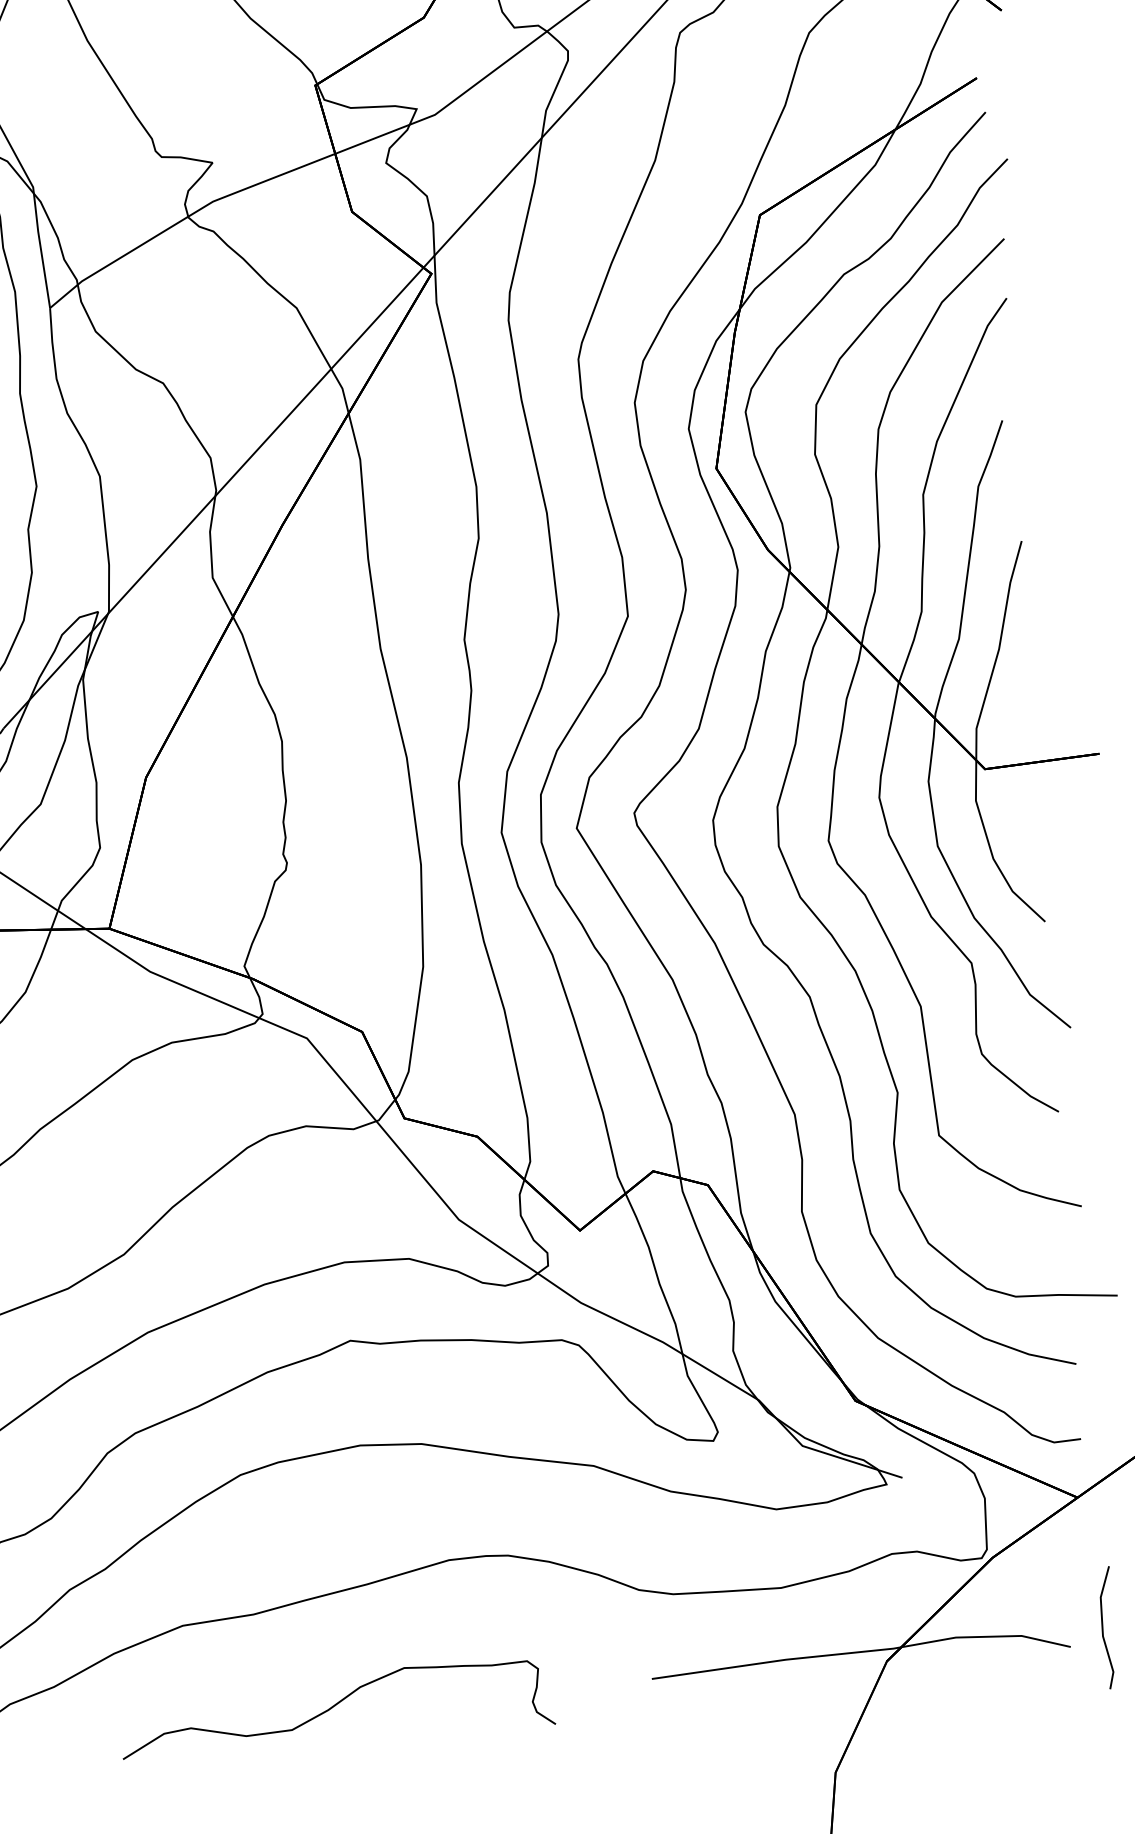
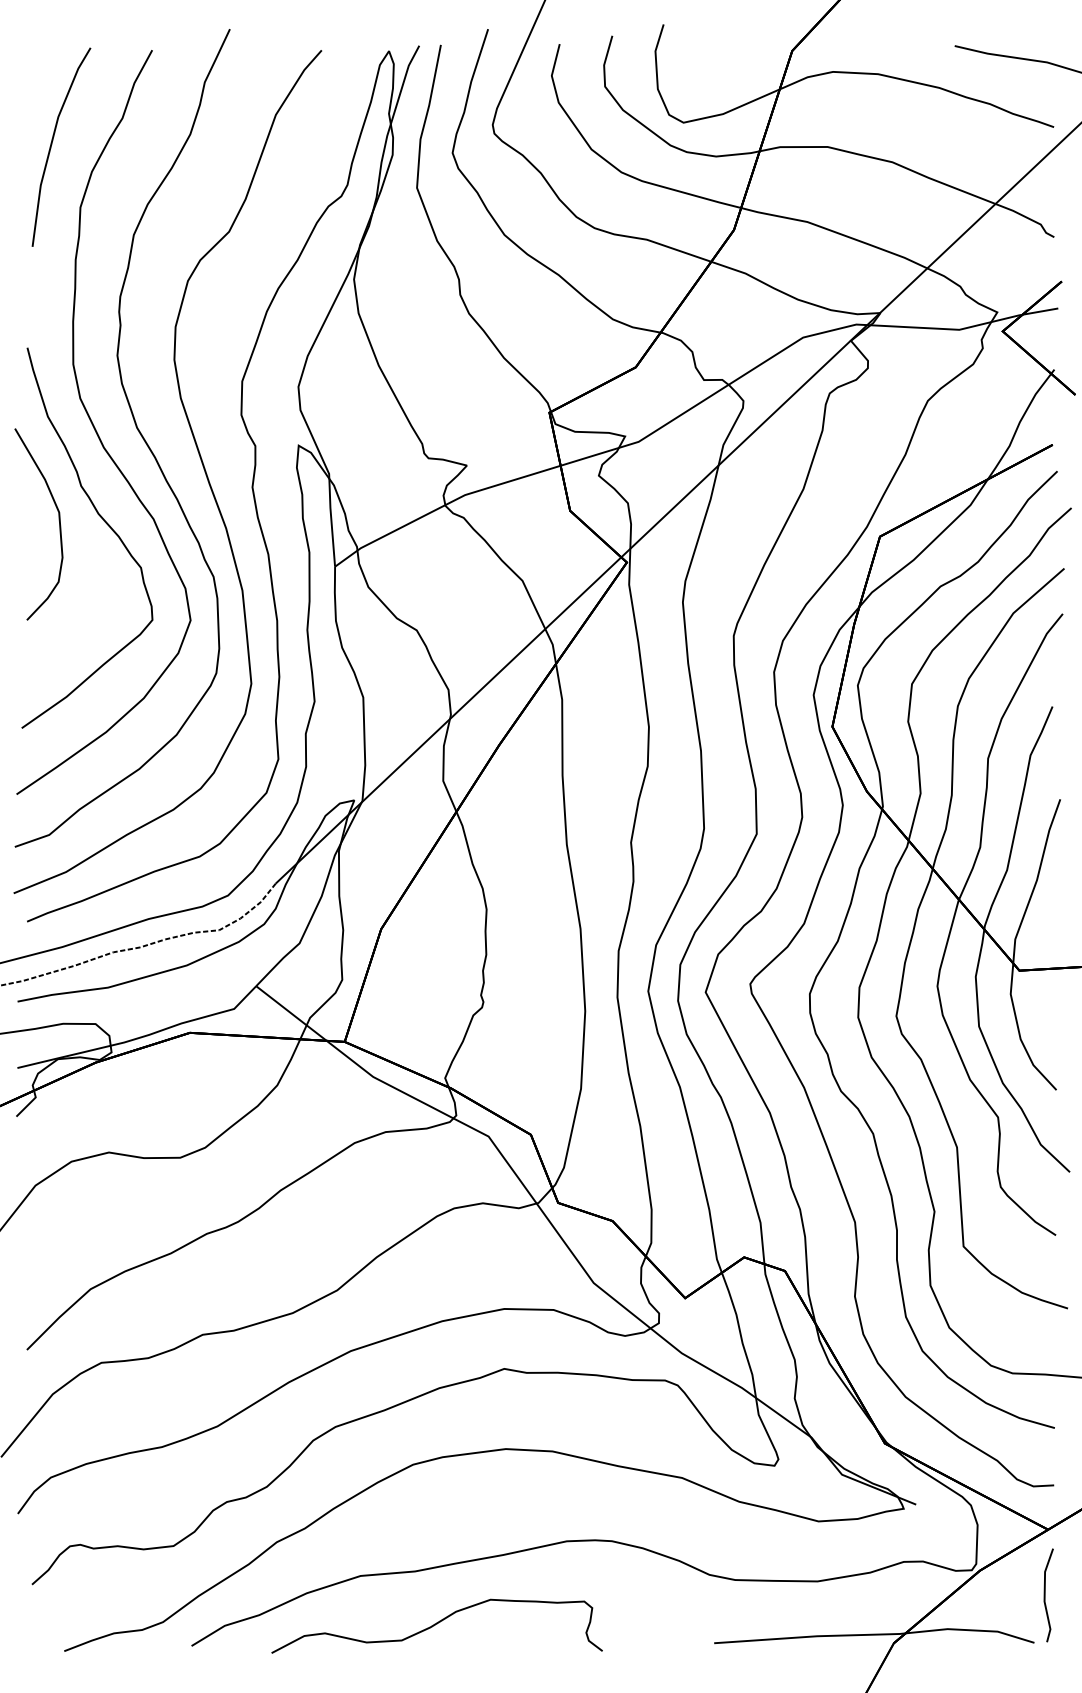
line: (1103, 1628) -> (1045, 1595), moved
curve: (335, 1705) -> (436, 1624), moved

